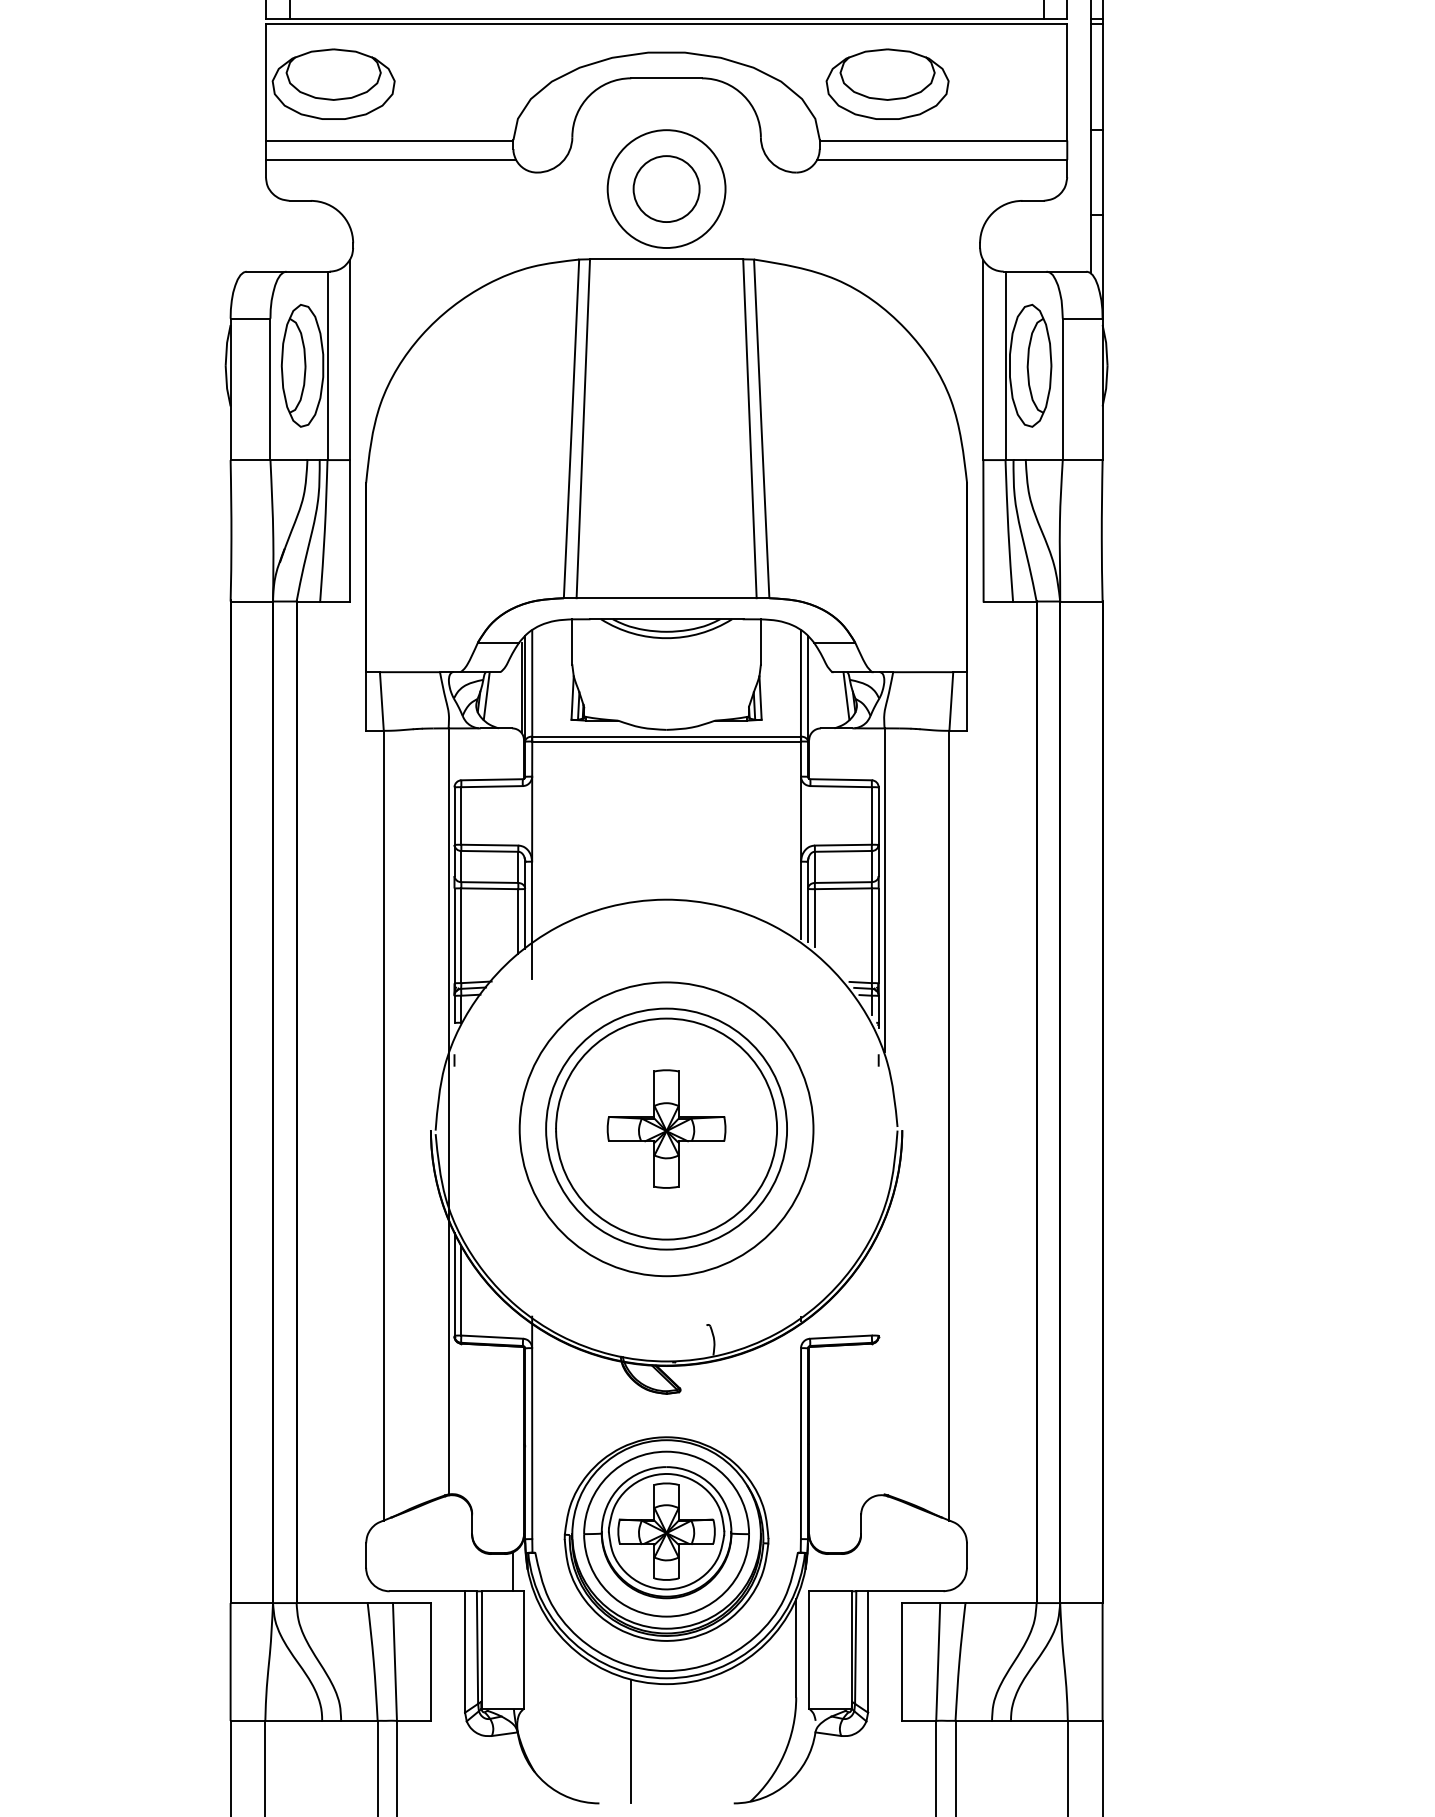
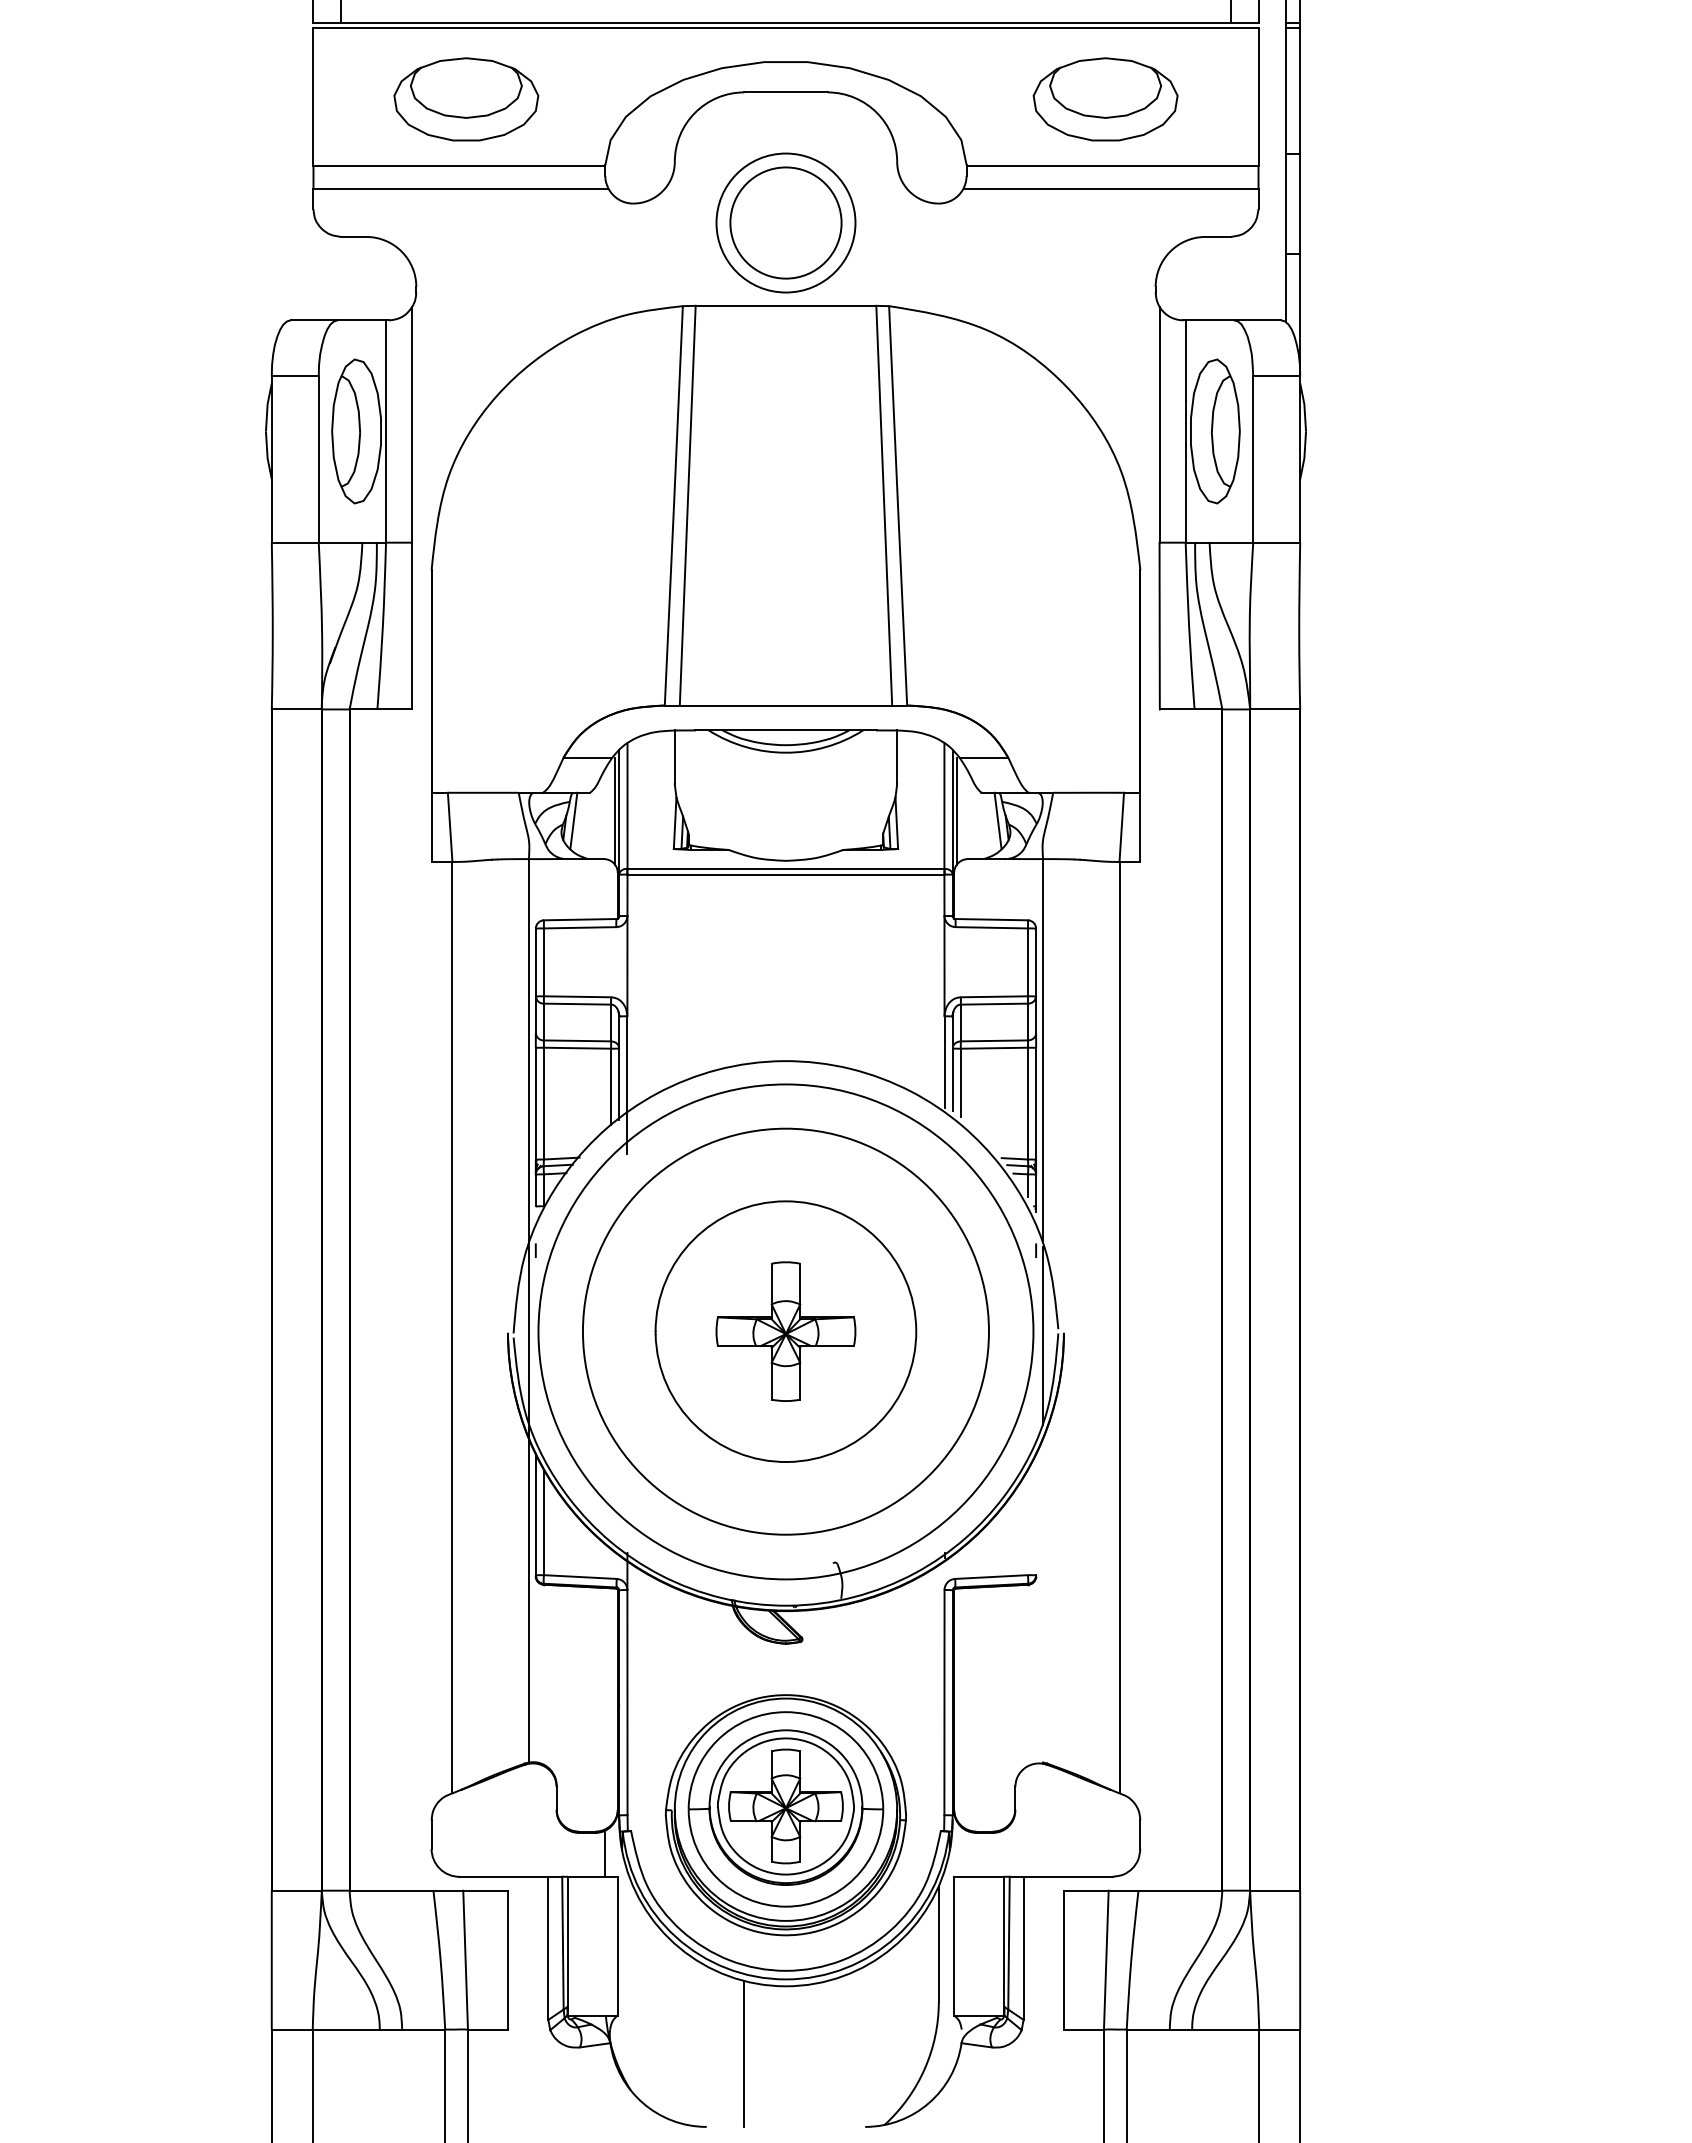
part: (333, 84) -> (466, 99), moved
part: (887, 84) -> (1105, 99), moved
circle: (666, 188) -> (785, 222), size x1.43
line: (811, 688) -> (956, 811), added
circle: (666, 1128) -> (785, 1331), size x1.43
circle: (666, 1128) -> (785, 1331), size x1.43
line: (884, 1132) -> (1043, 1335), added

